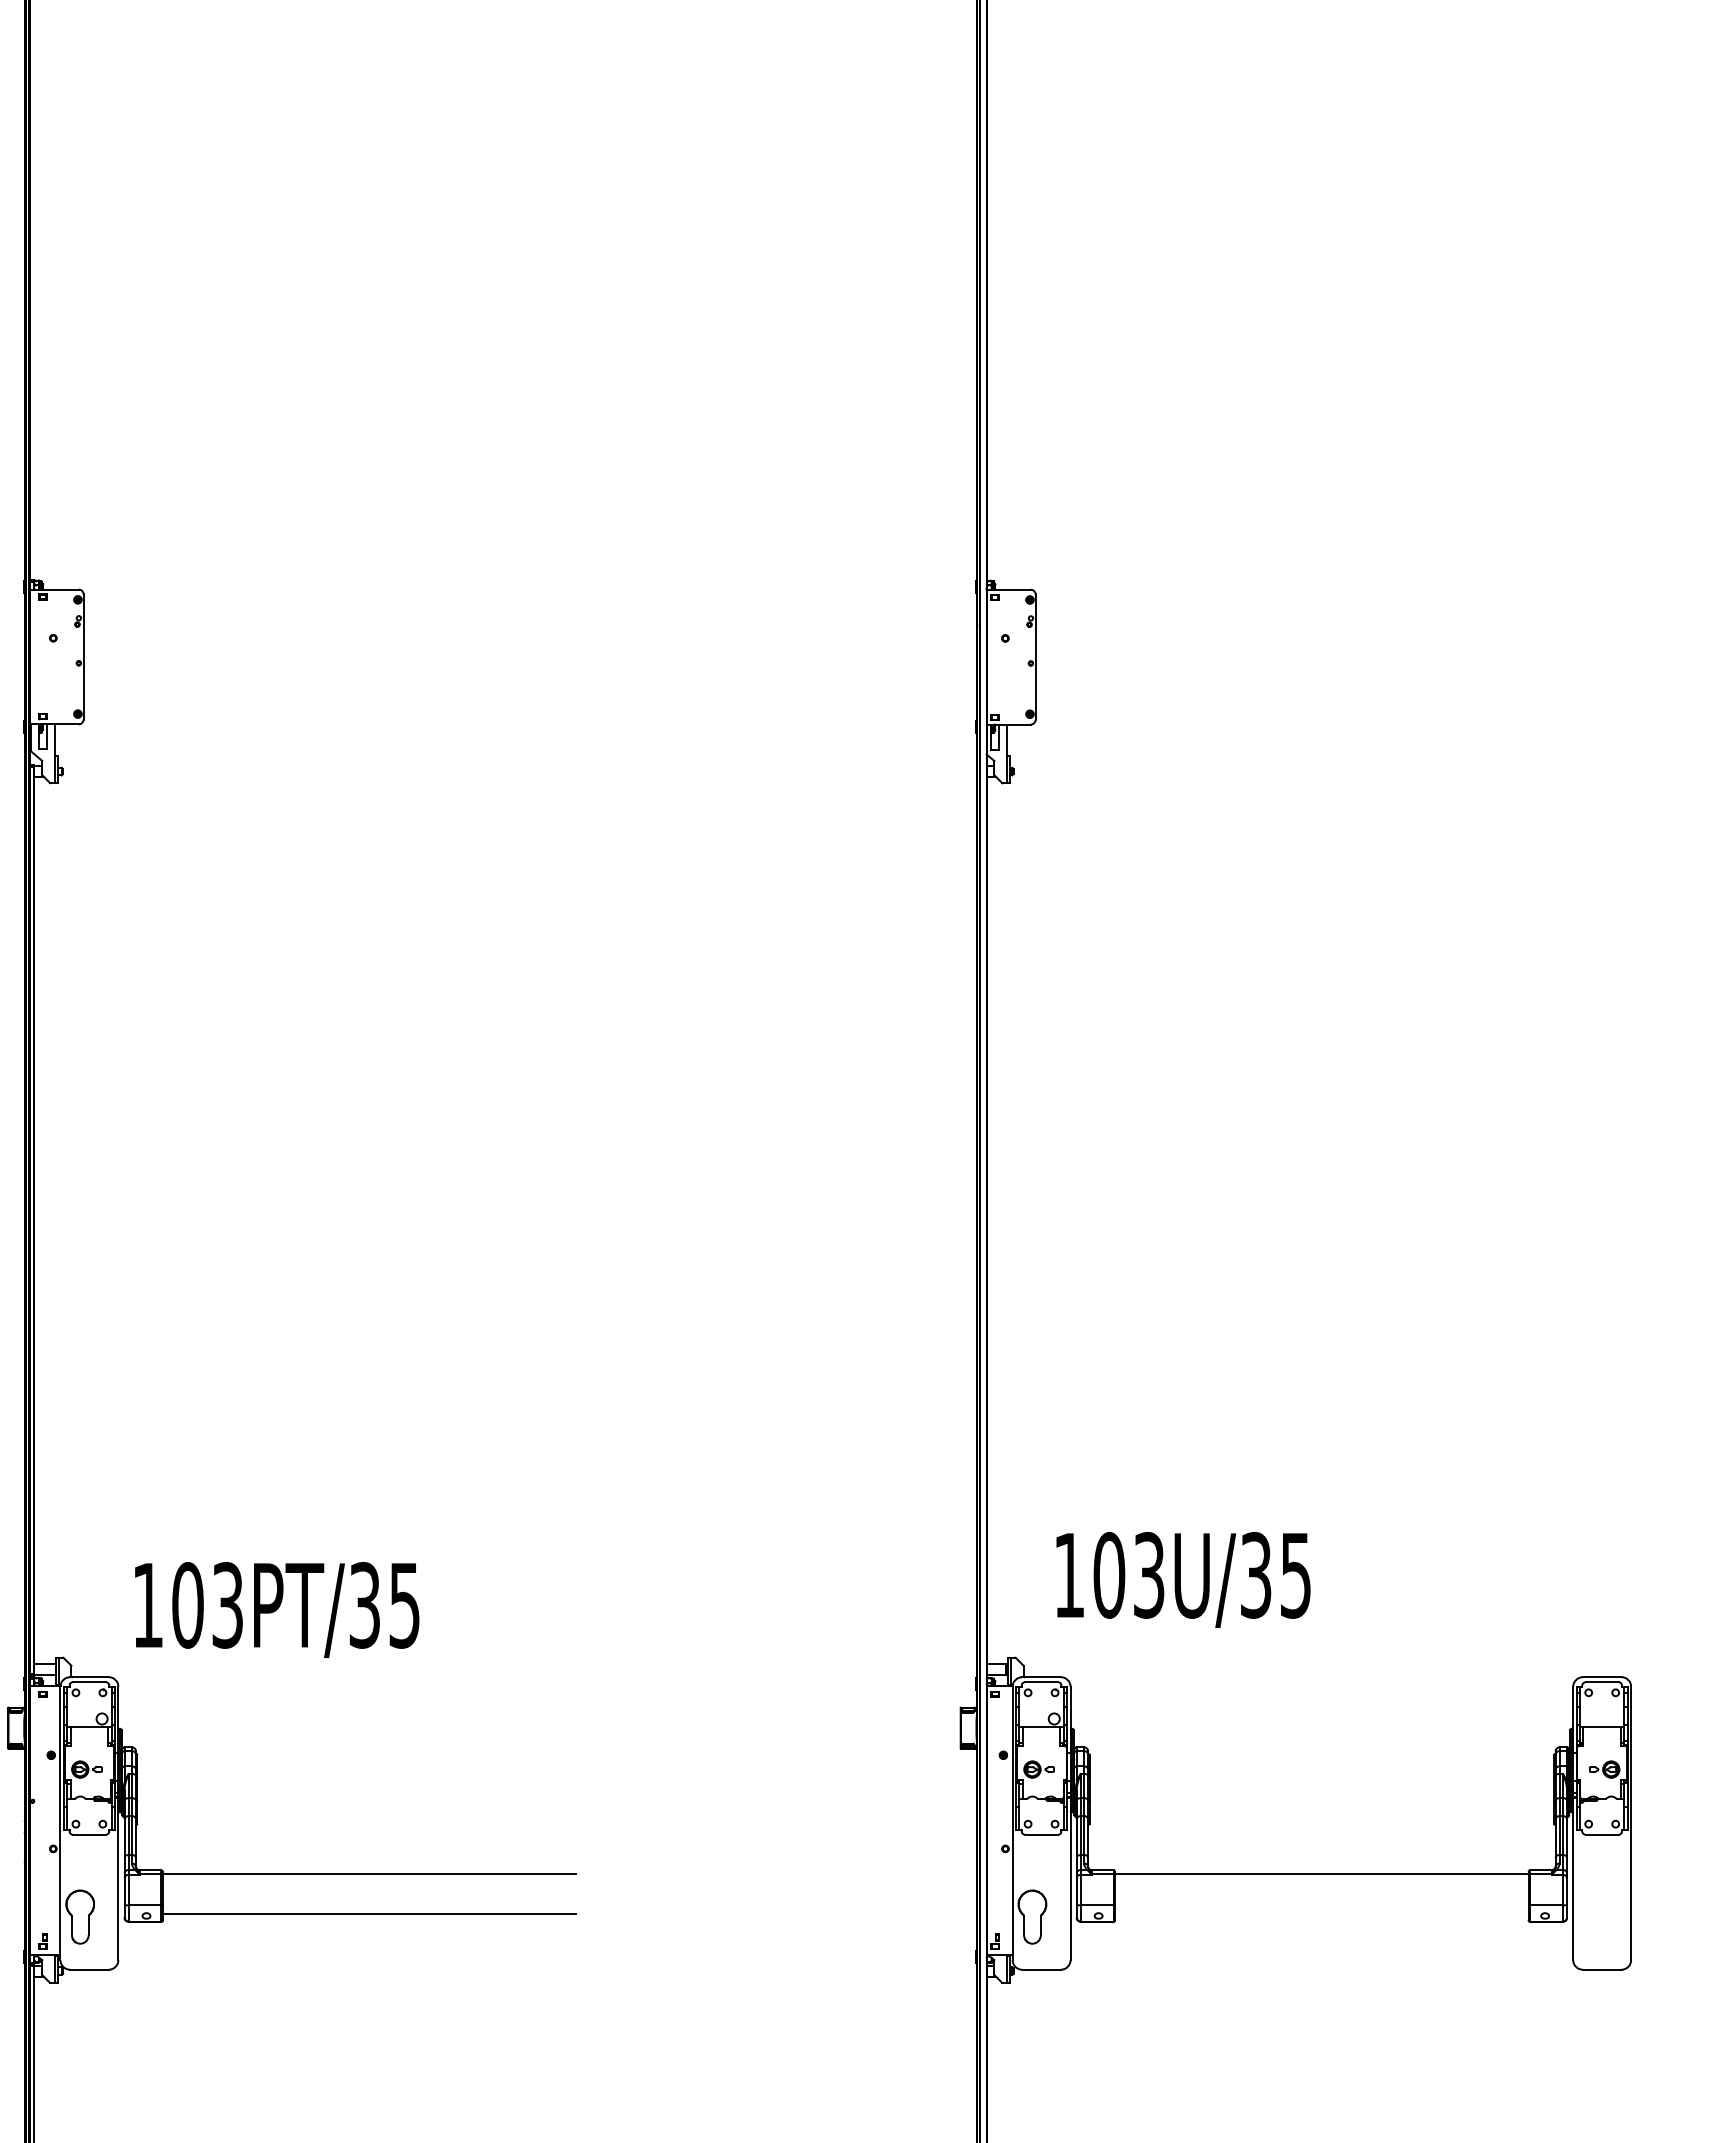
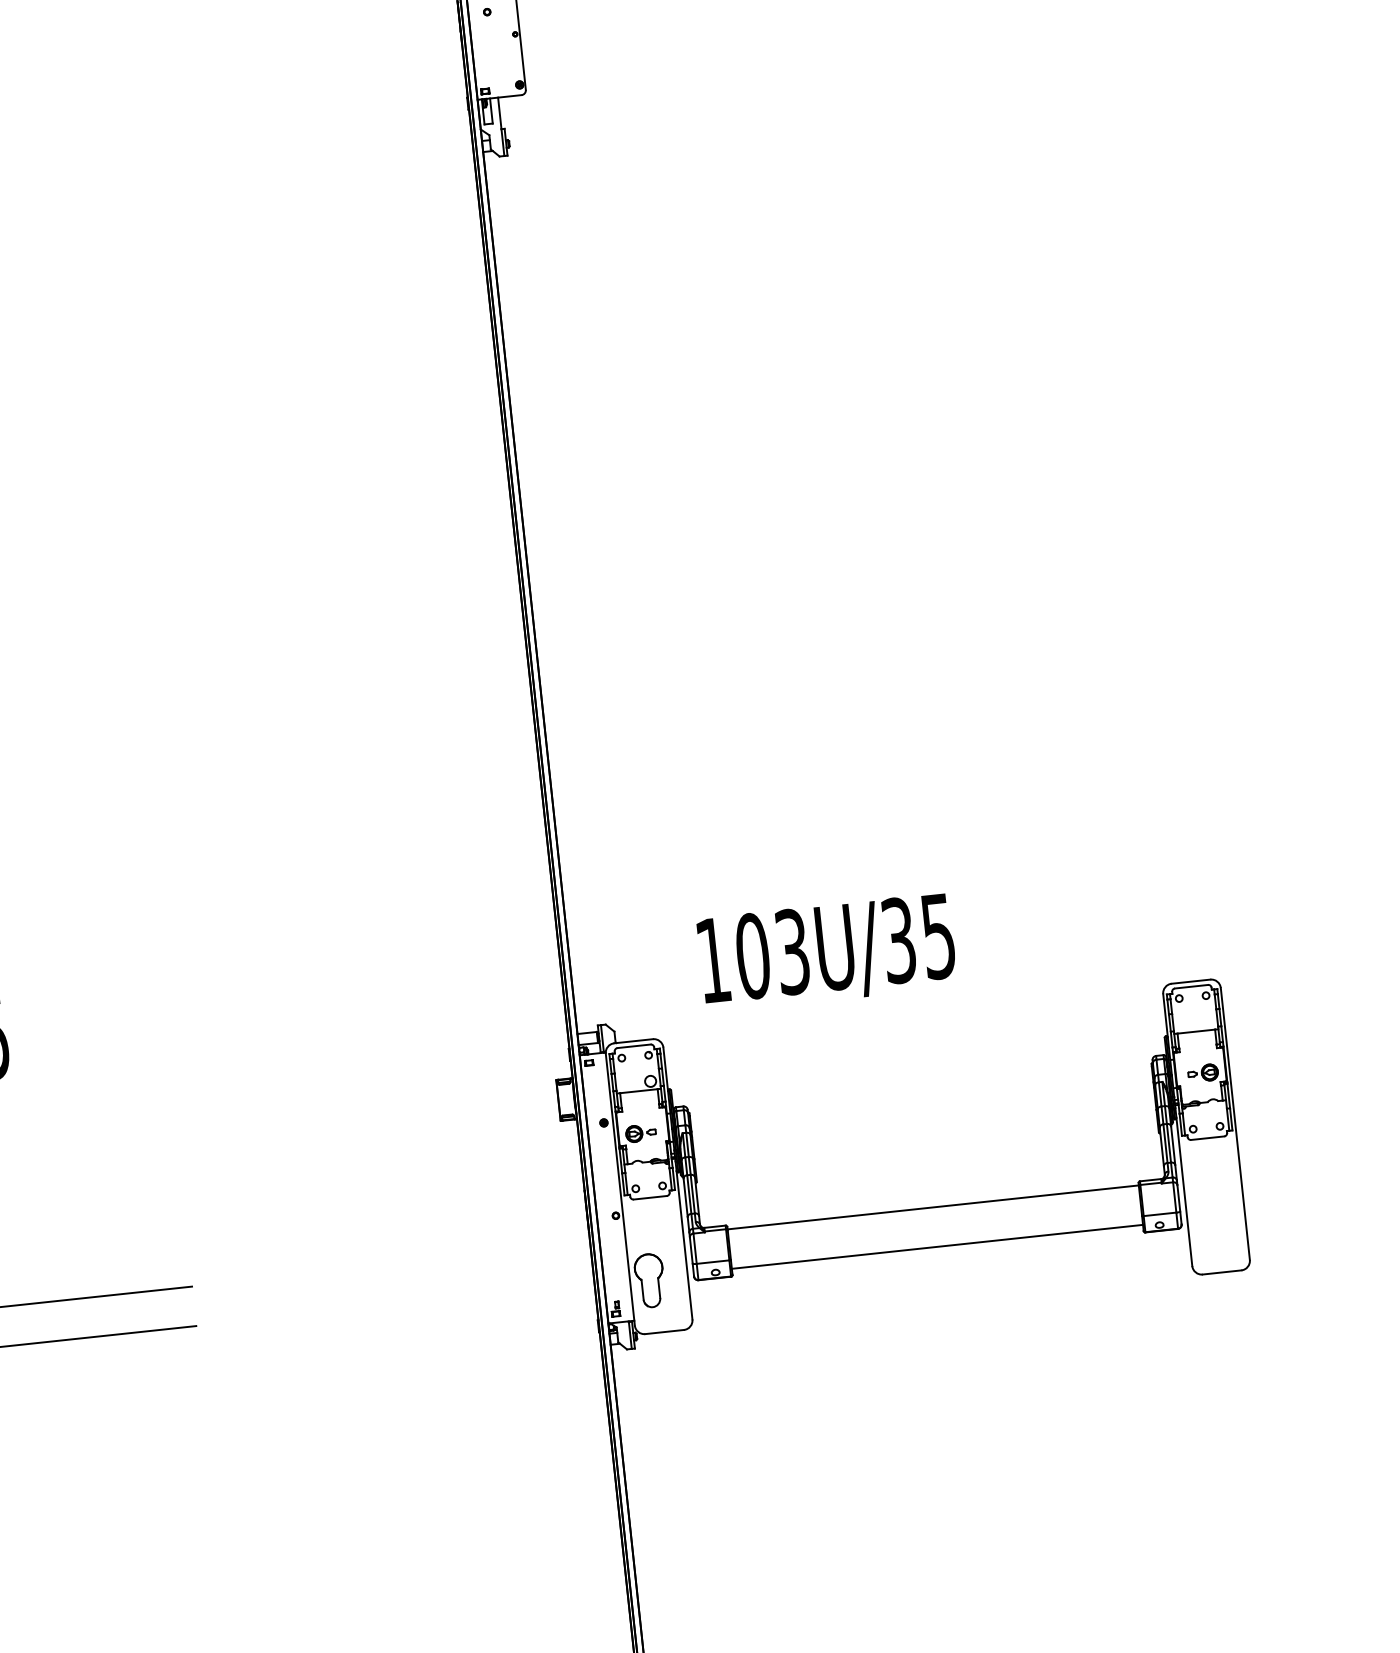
text: (1183, 1579) -> (827, 952), moved
line: (1321, 1913) -> (937, 1246), added

